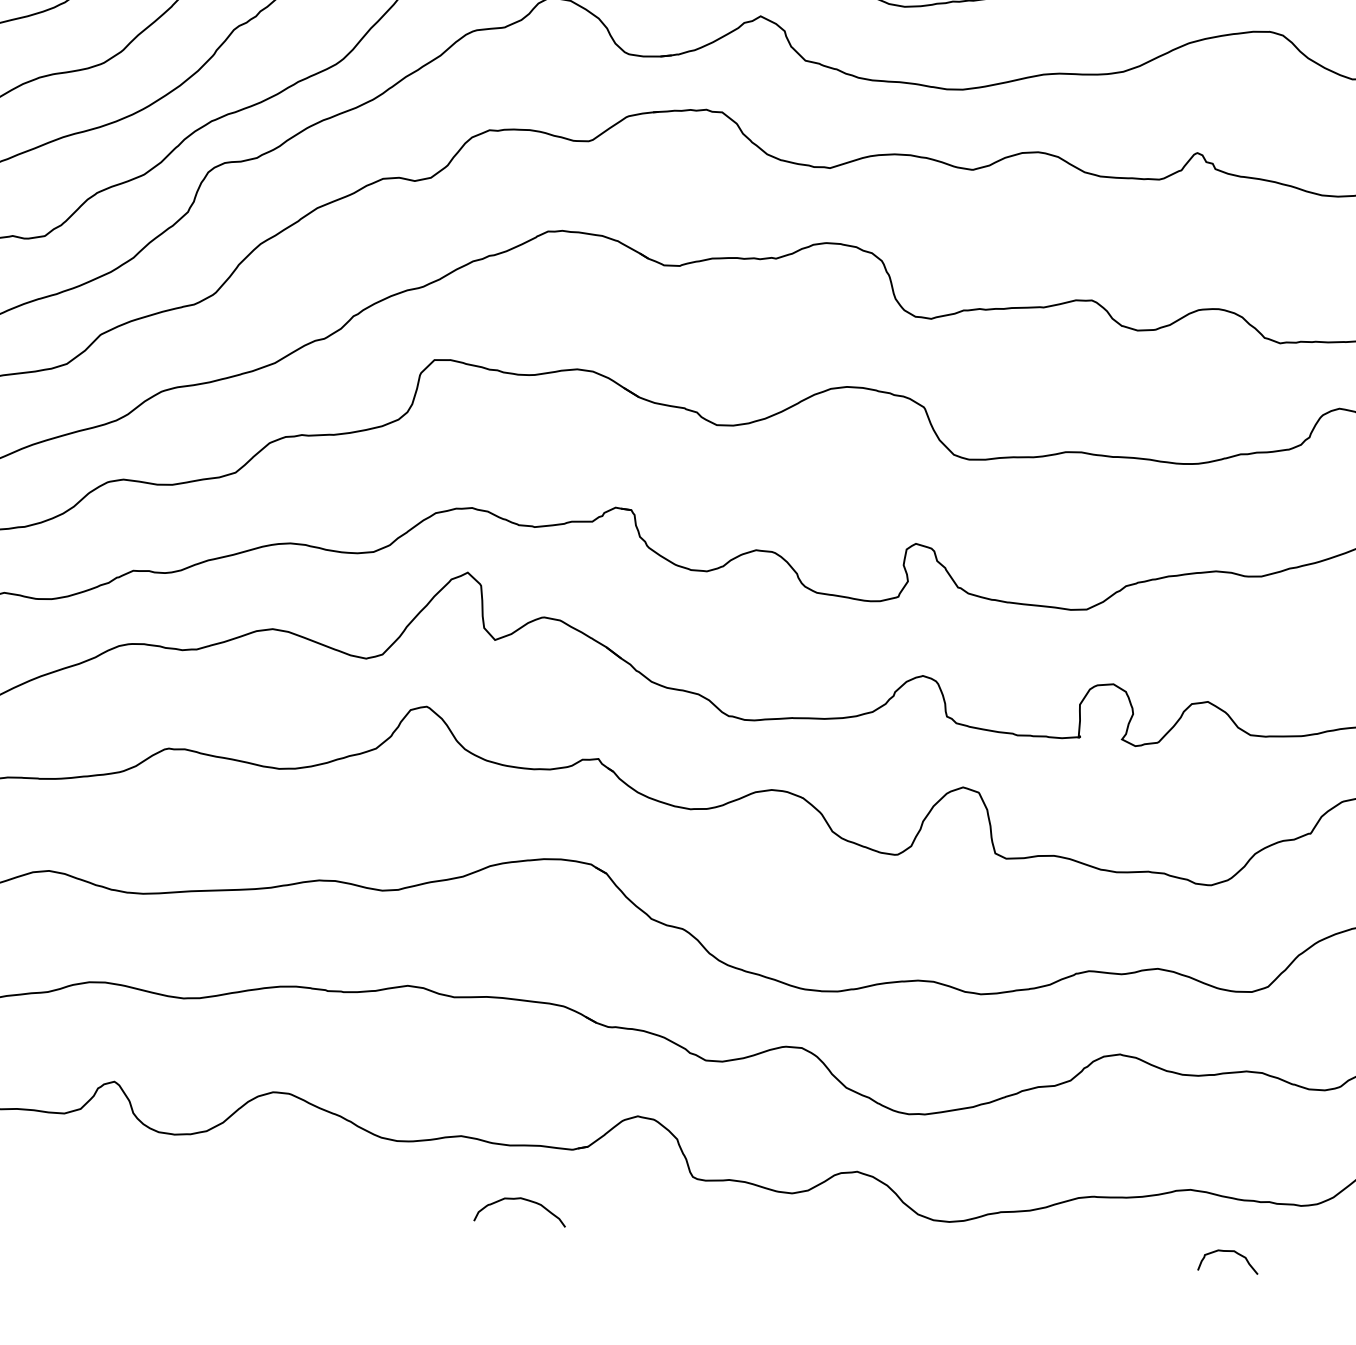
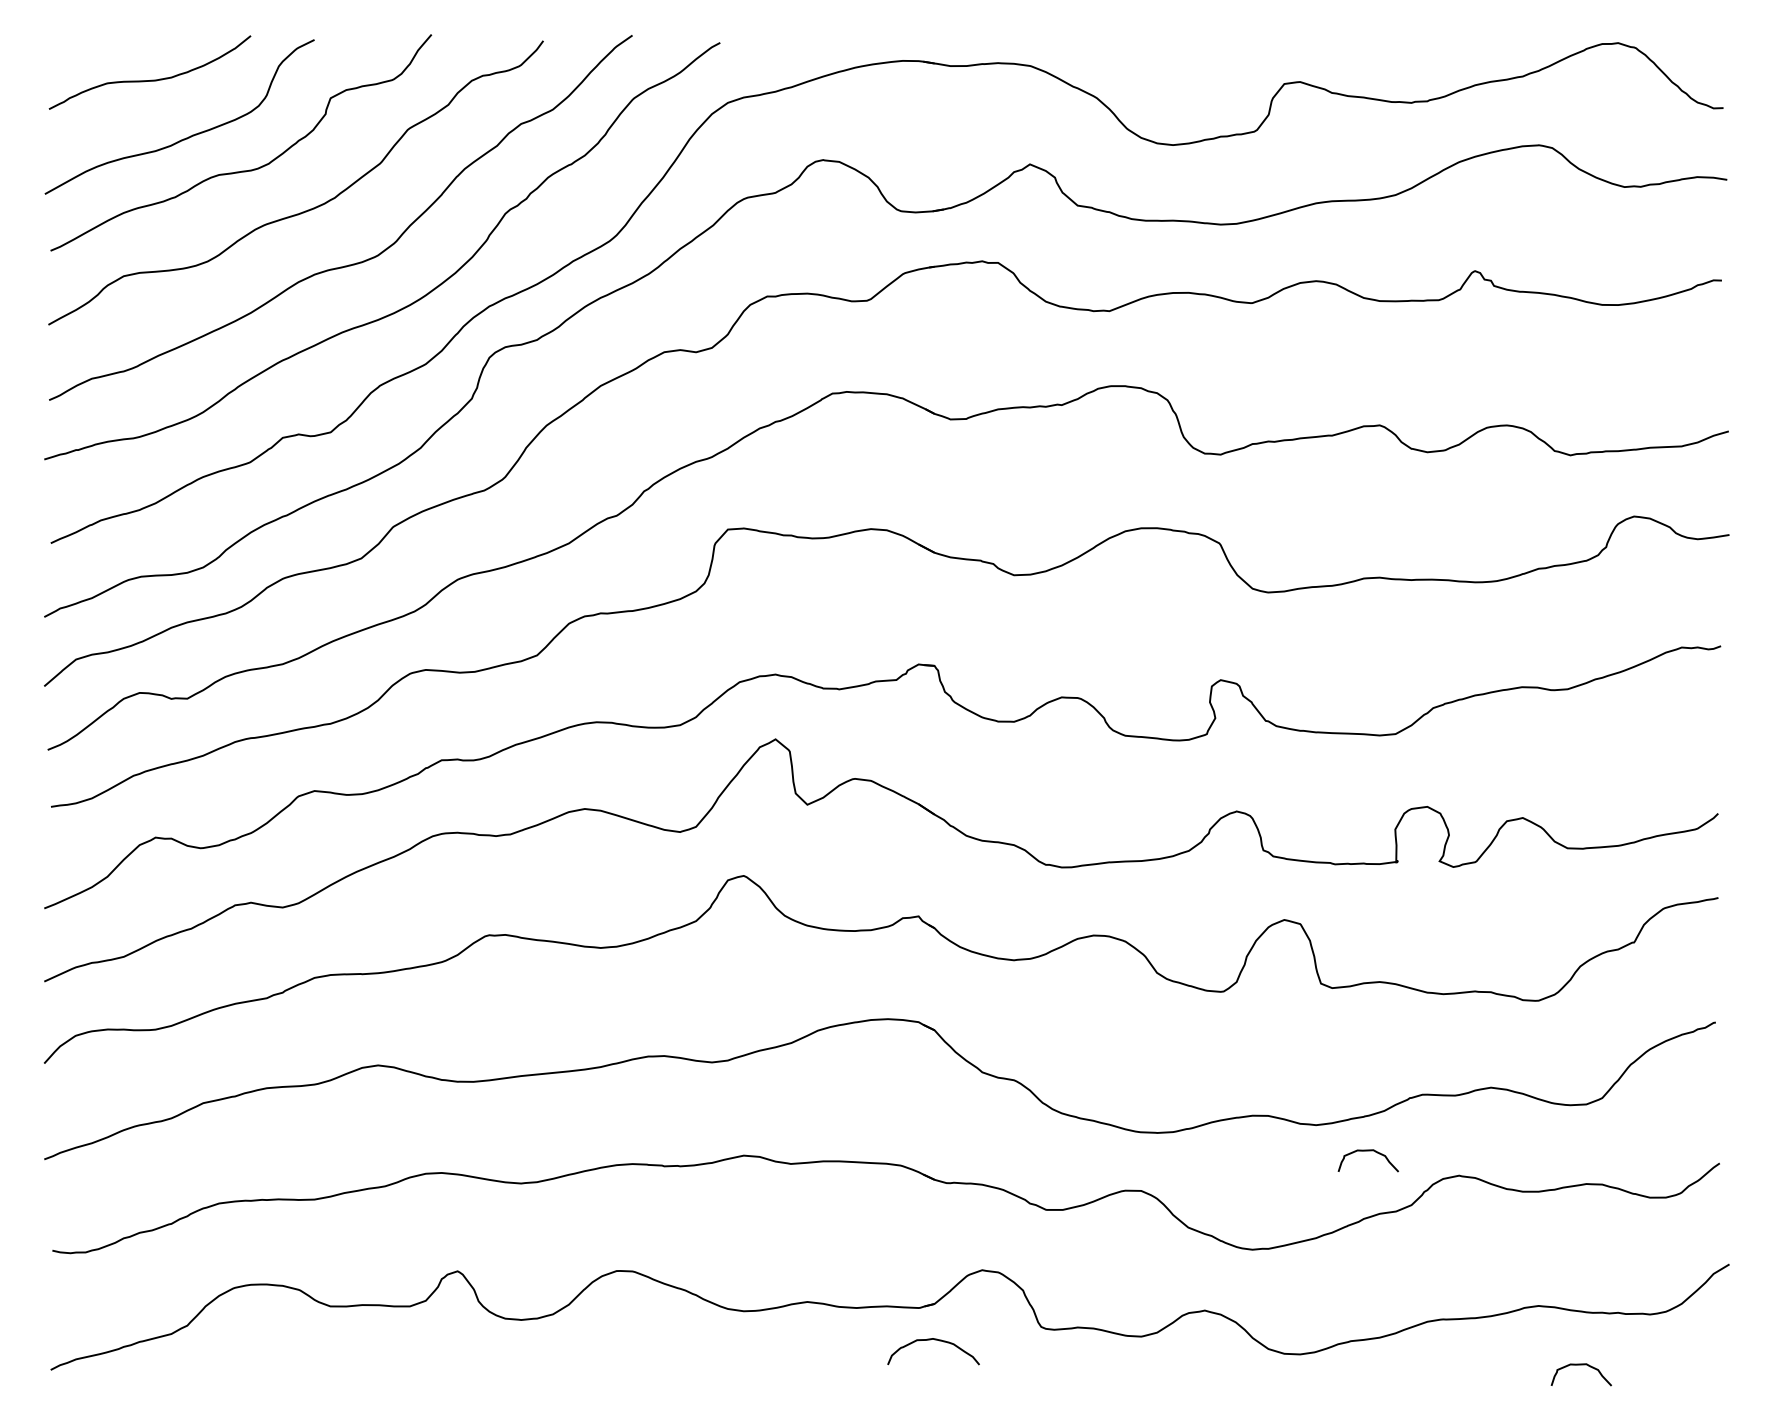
curve: (1030, 1024) -> (1367, 1151), added
curve: (522, 1199) -> (934, 1340), moved

